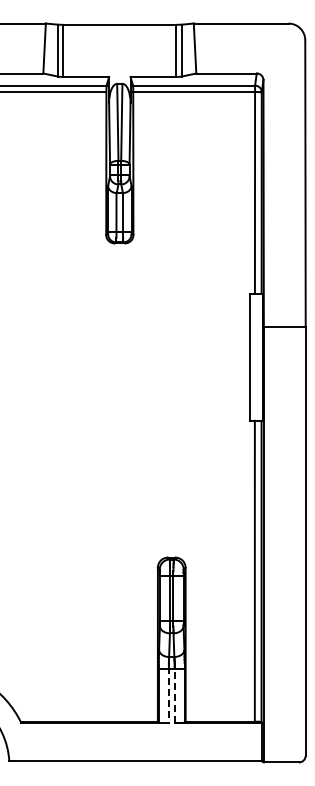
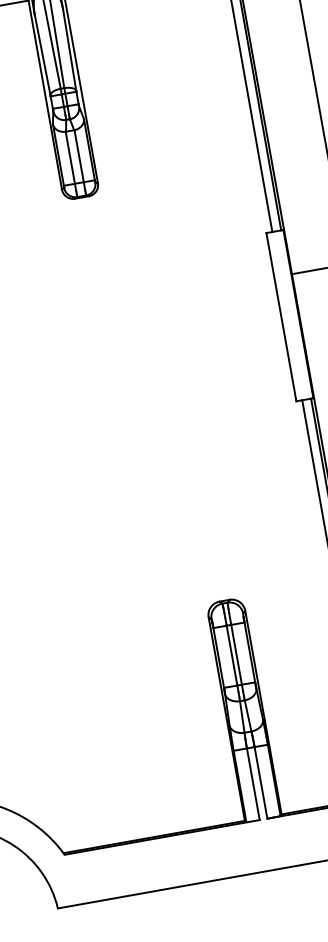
line: (168, 695) -> (252, 783), dashed -> solid
line: (174, 695) -> (260, 782), dashed -> solid

